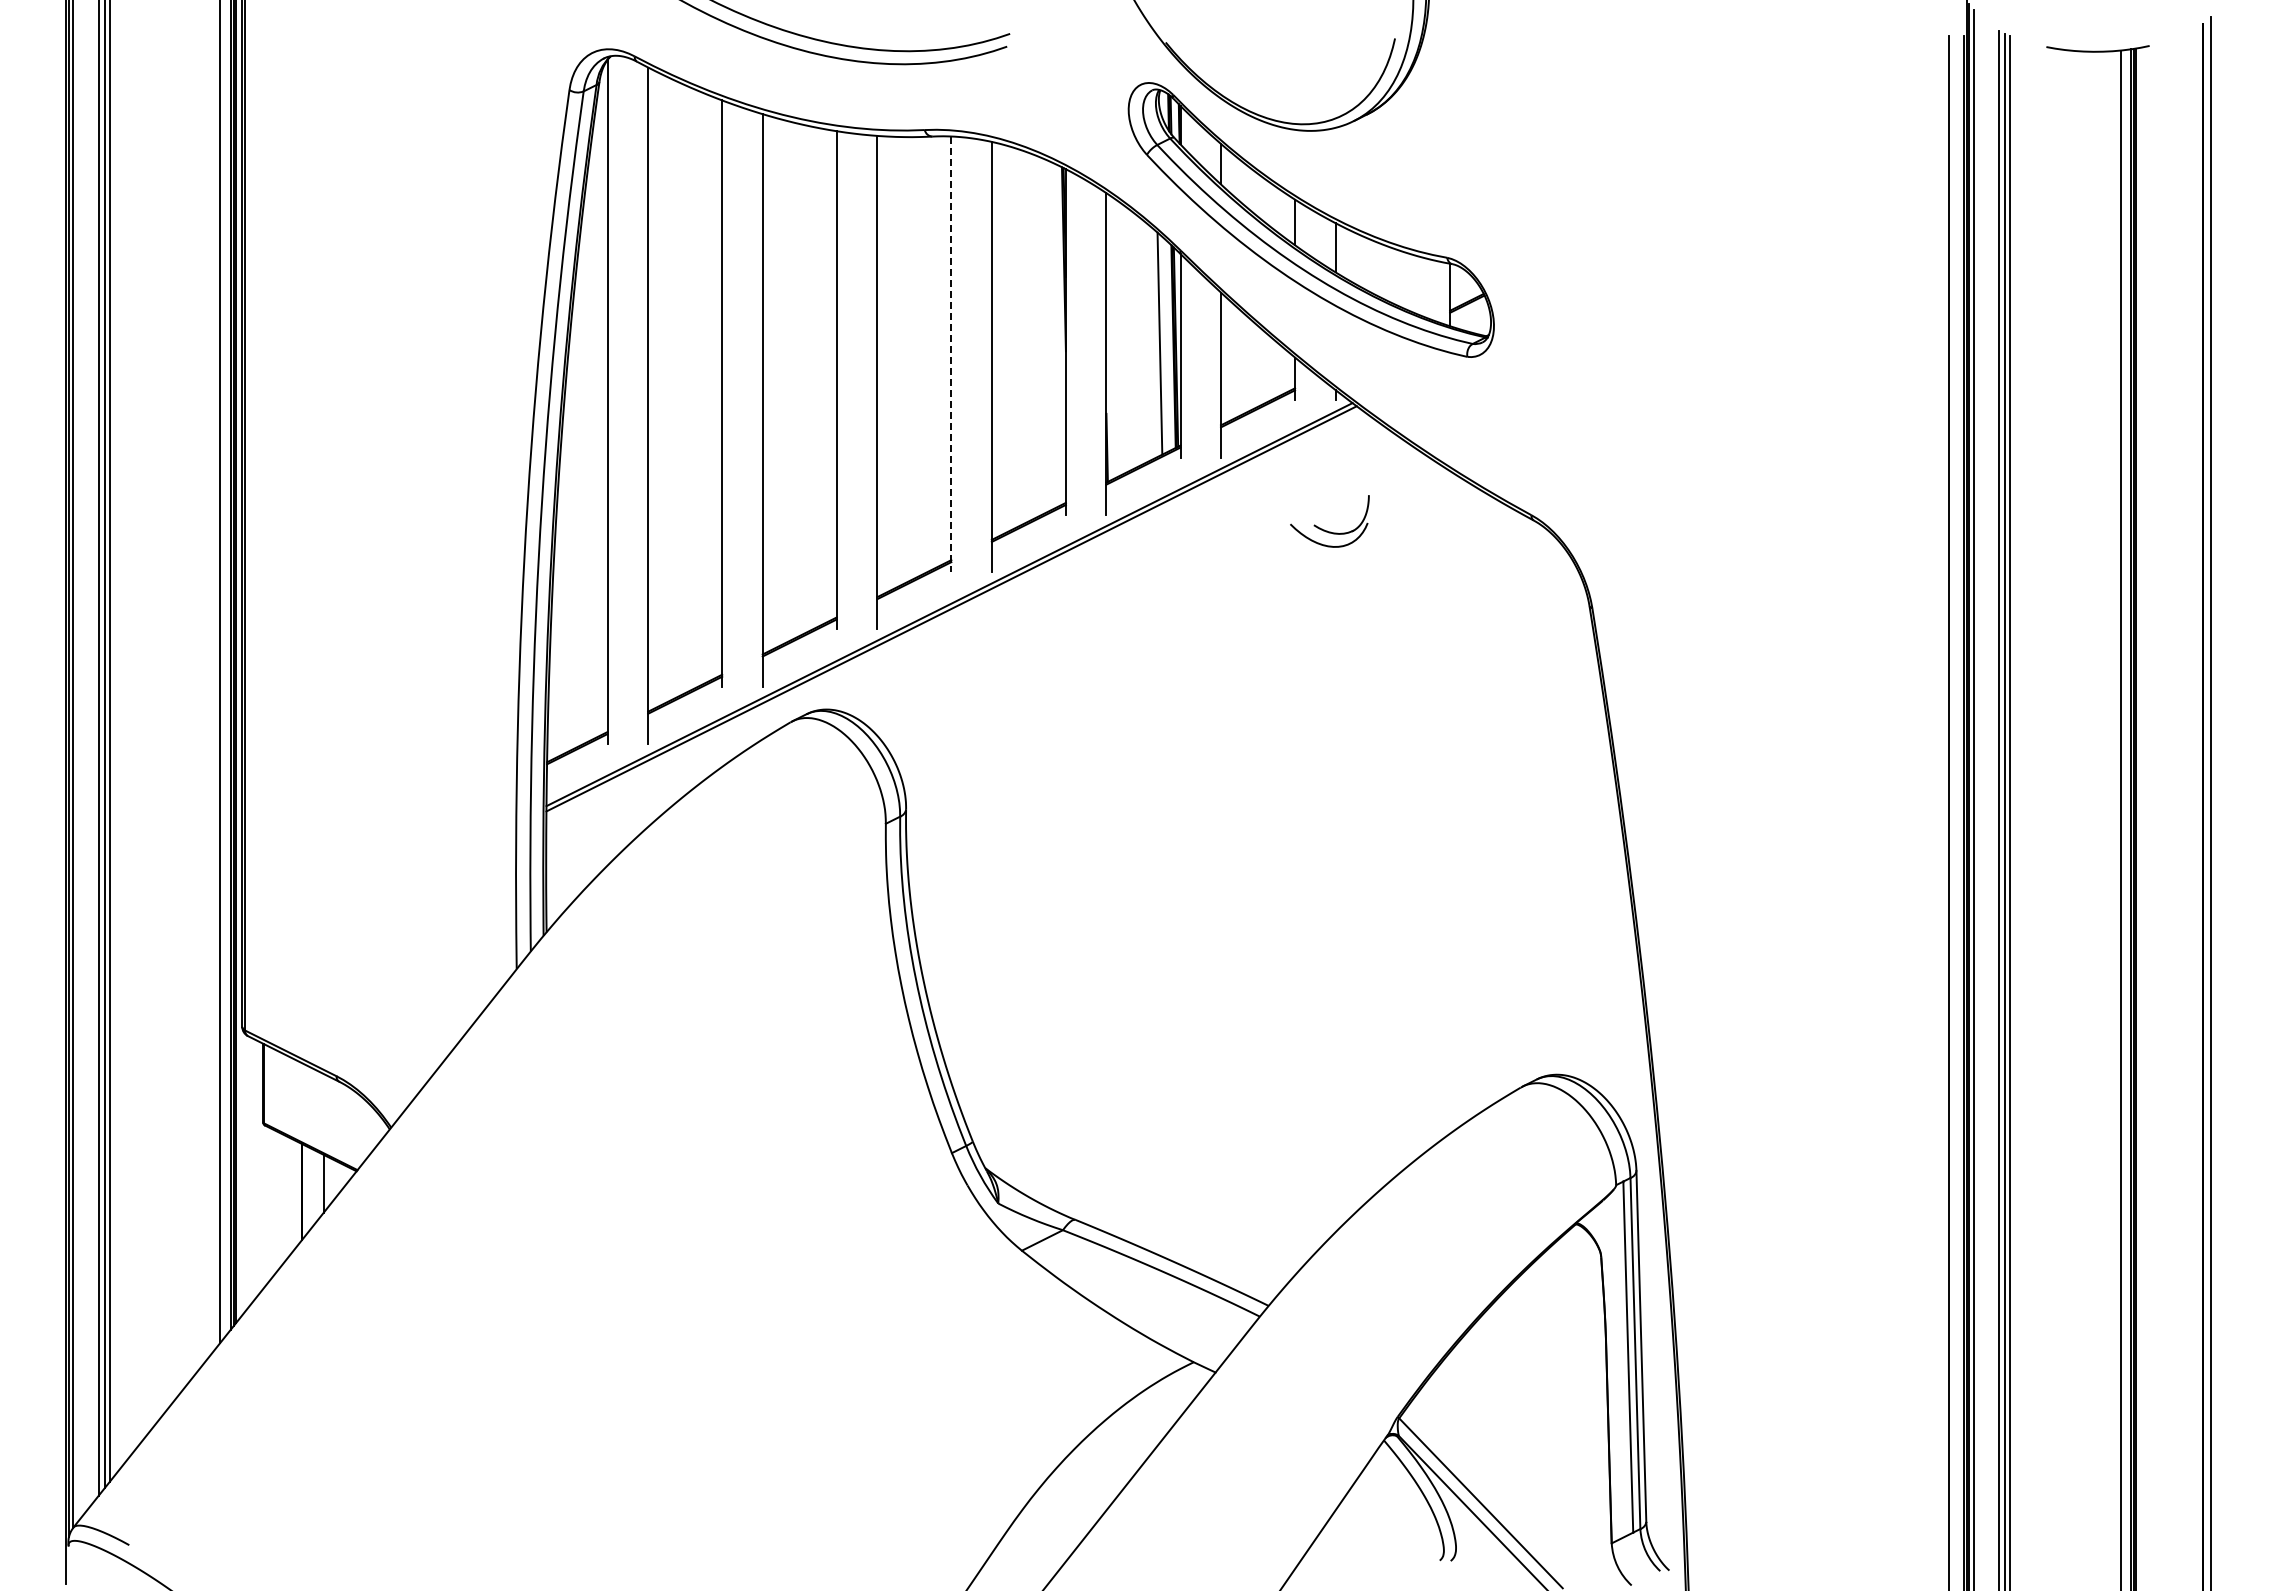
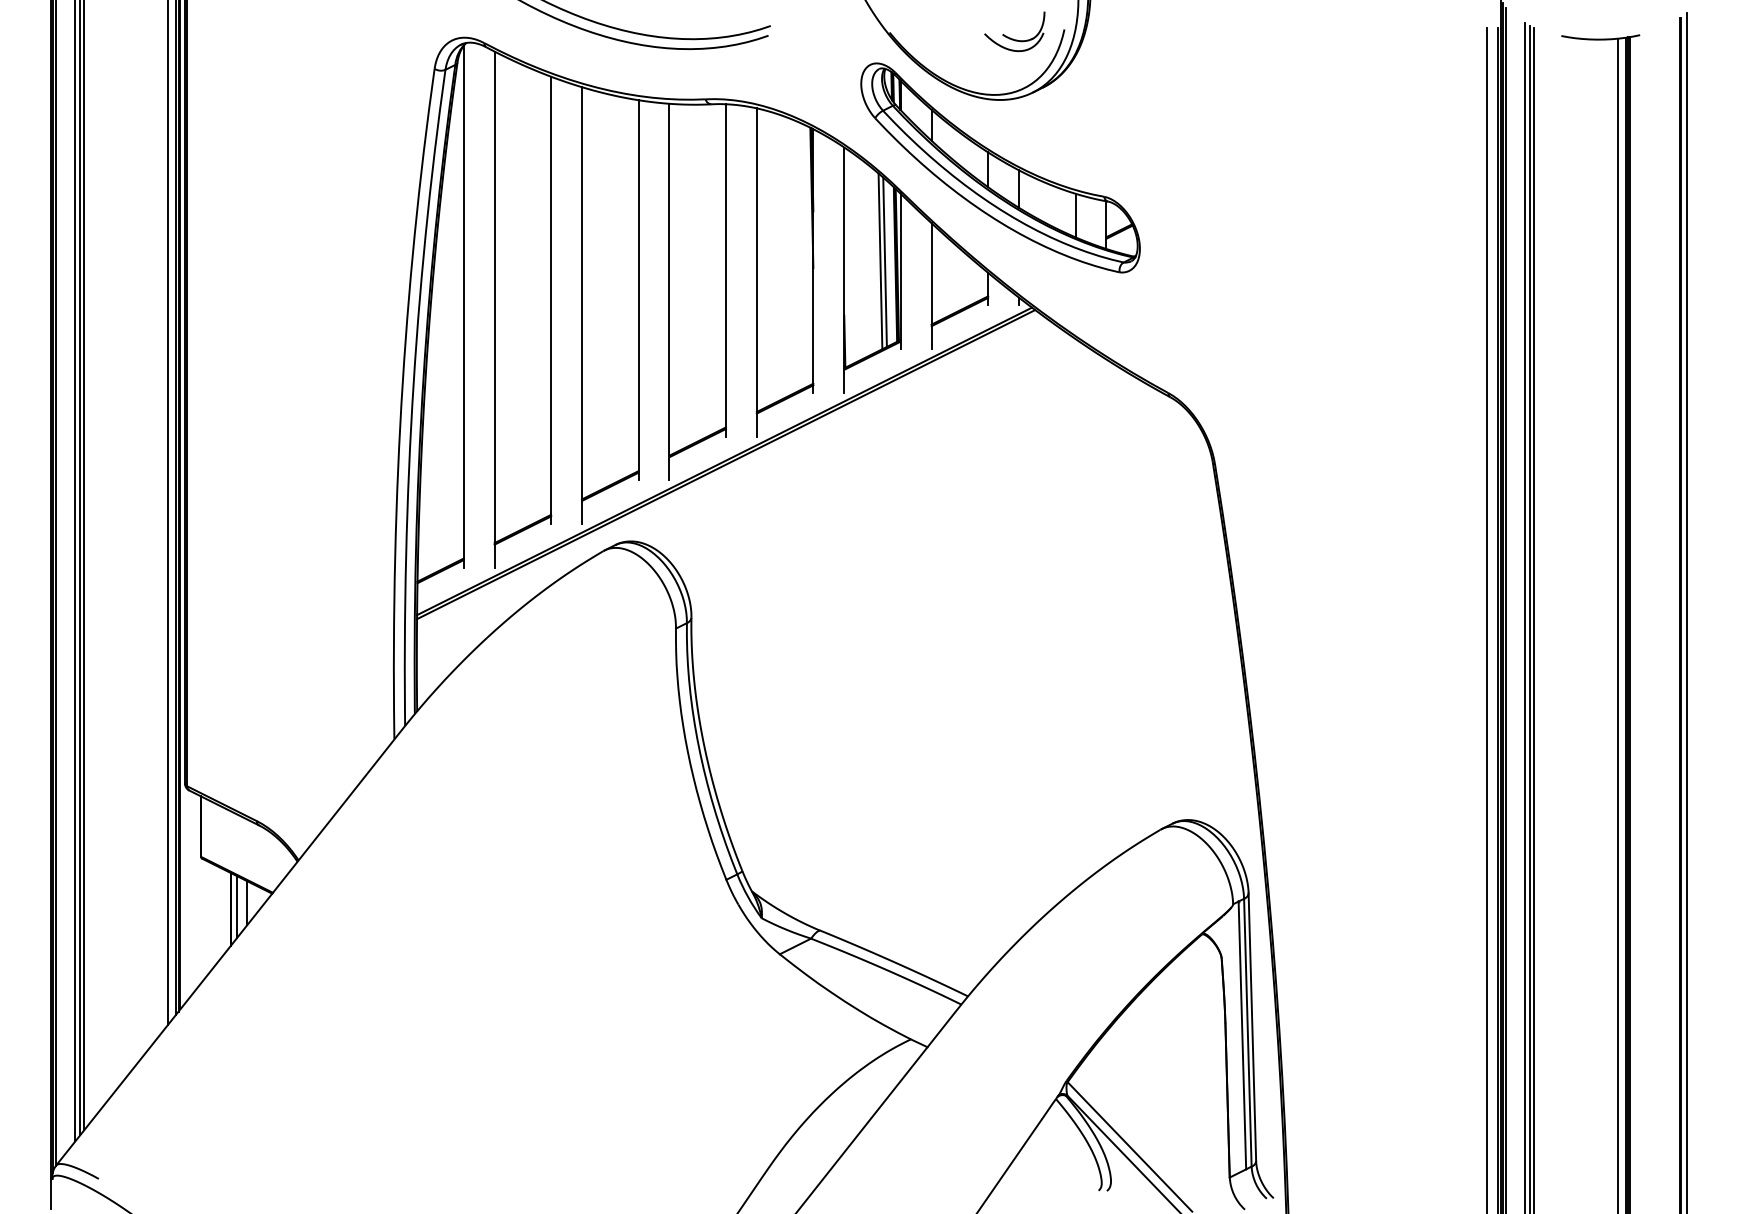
line: (1409, 281) -> (1075, 214), added
line: (1153, 342) -> (880, 261), added
line: (951, 354) -> (726, 270), dashed -> solid
part: (1327, 530) -> (1012, 38), moved
line: (310, 1188) -> (237, 906), added

